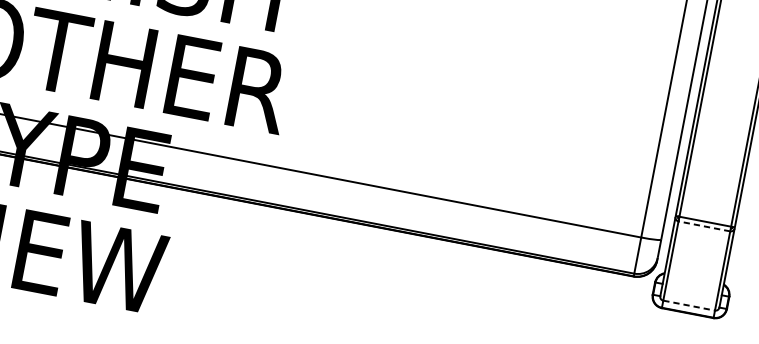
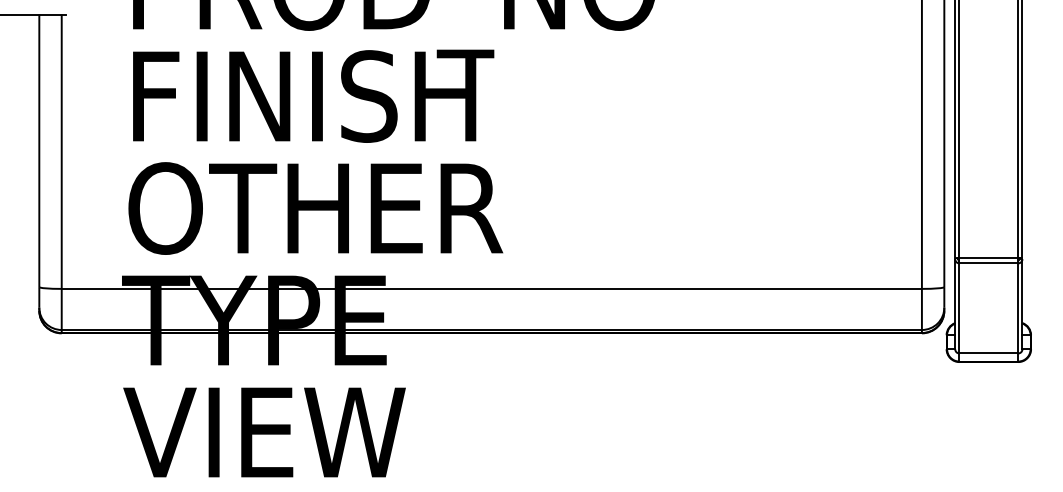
line: (704, 226) -> (988, 263), dashed -> solid
line: (689, 305) -> (989, 353), dashed -> solid

